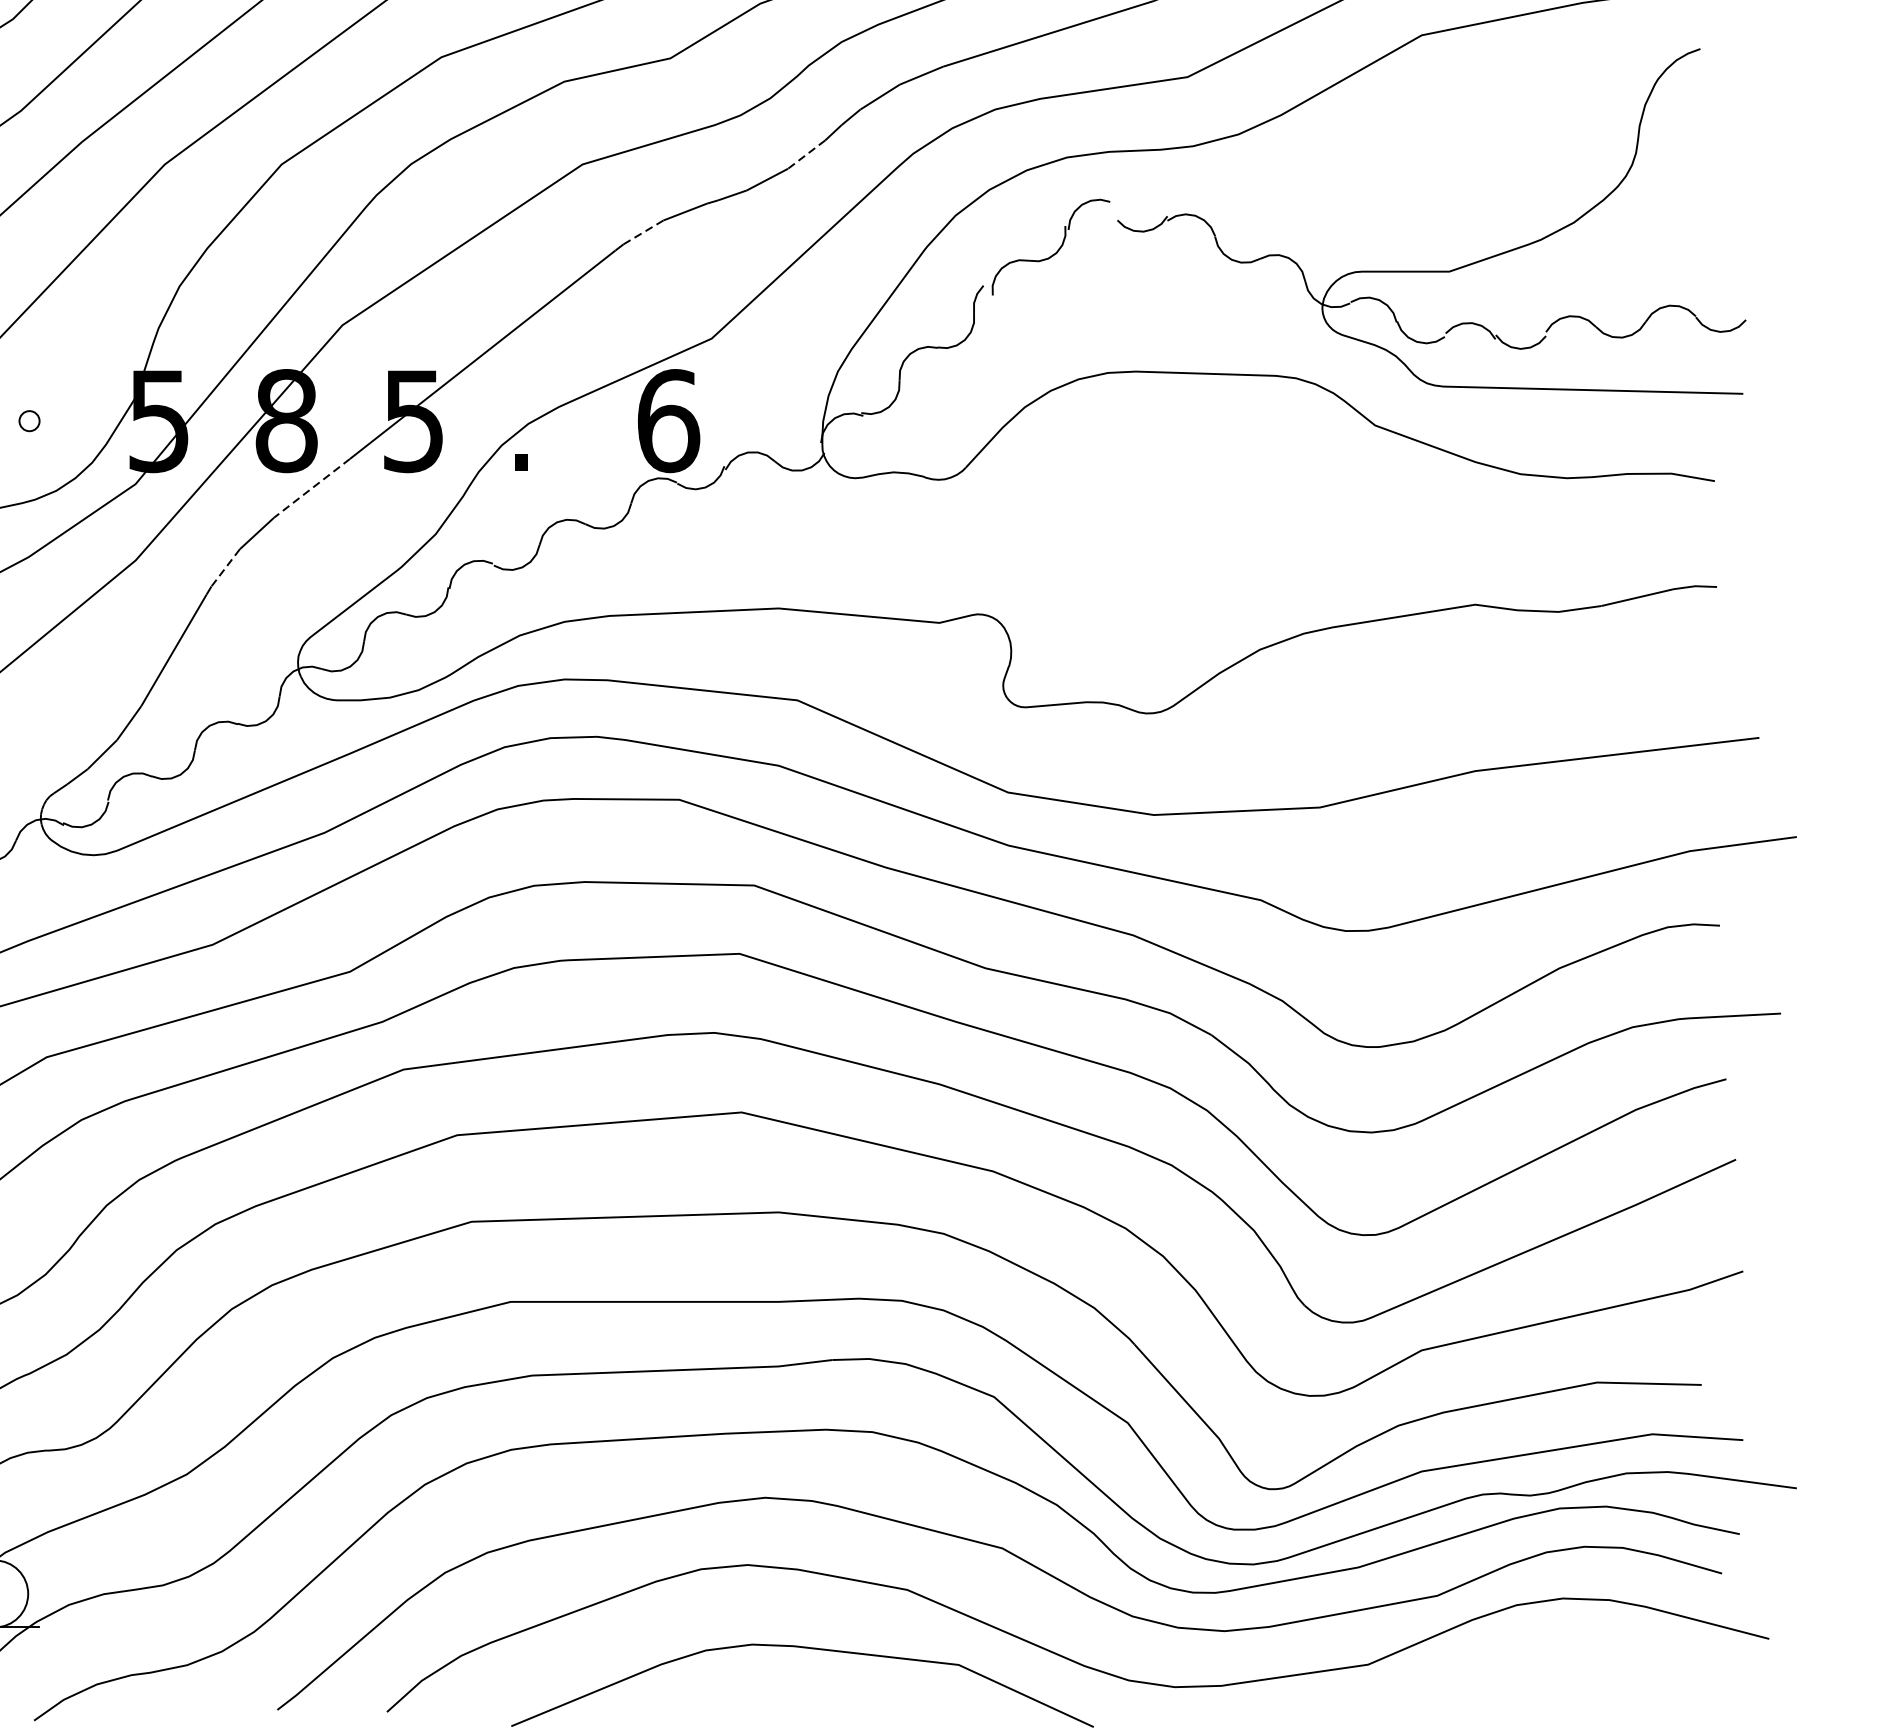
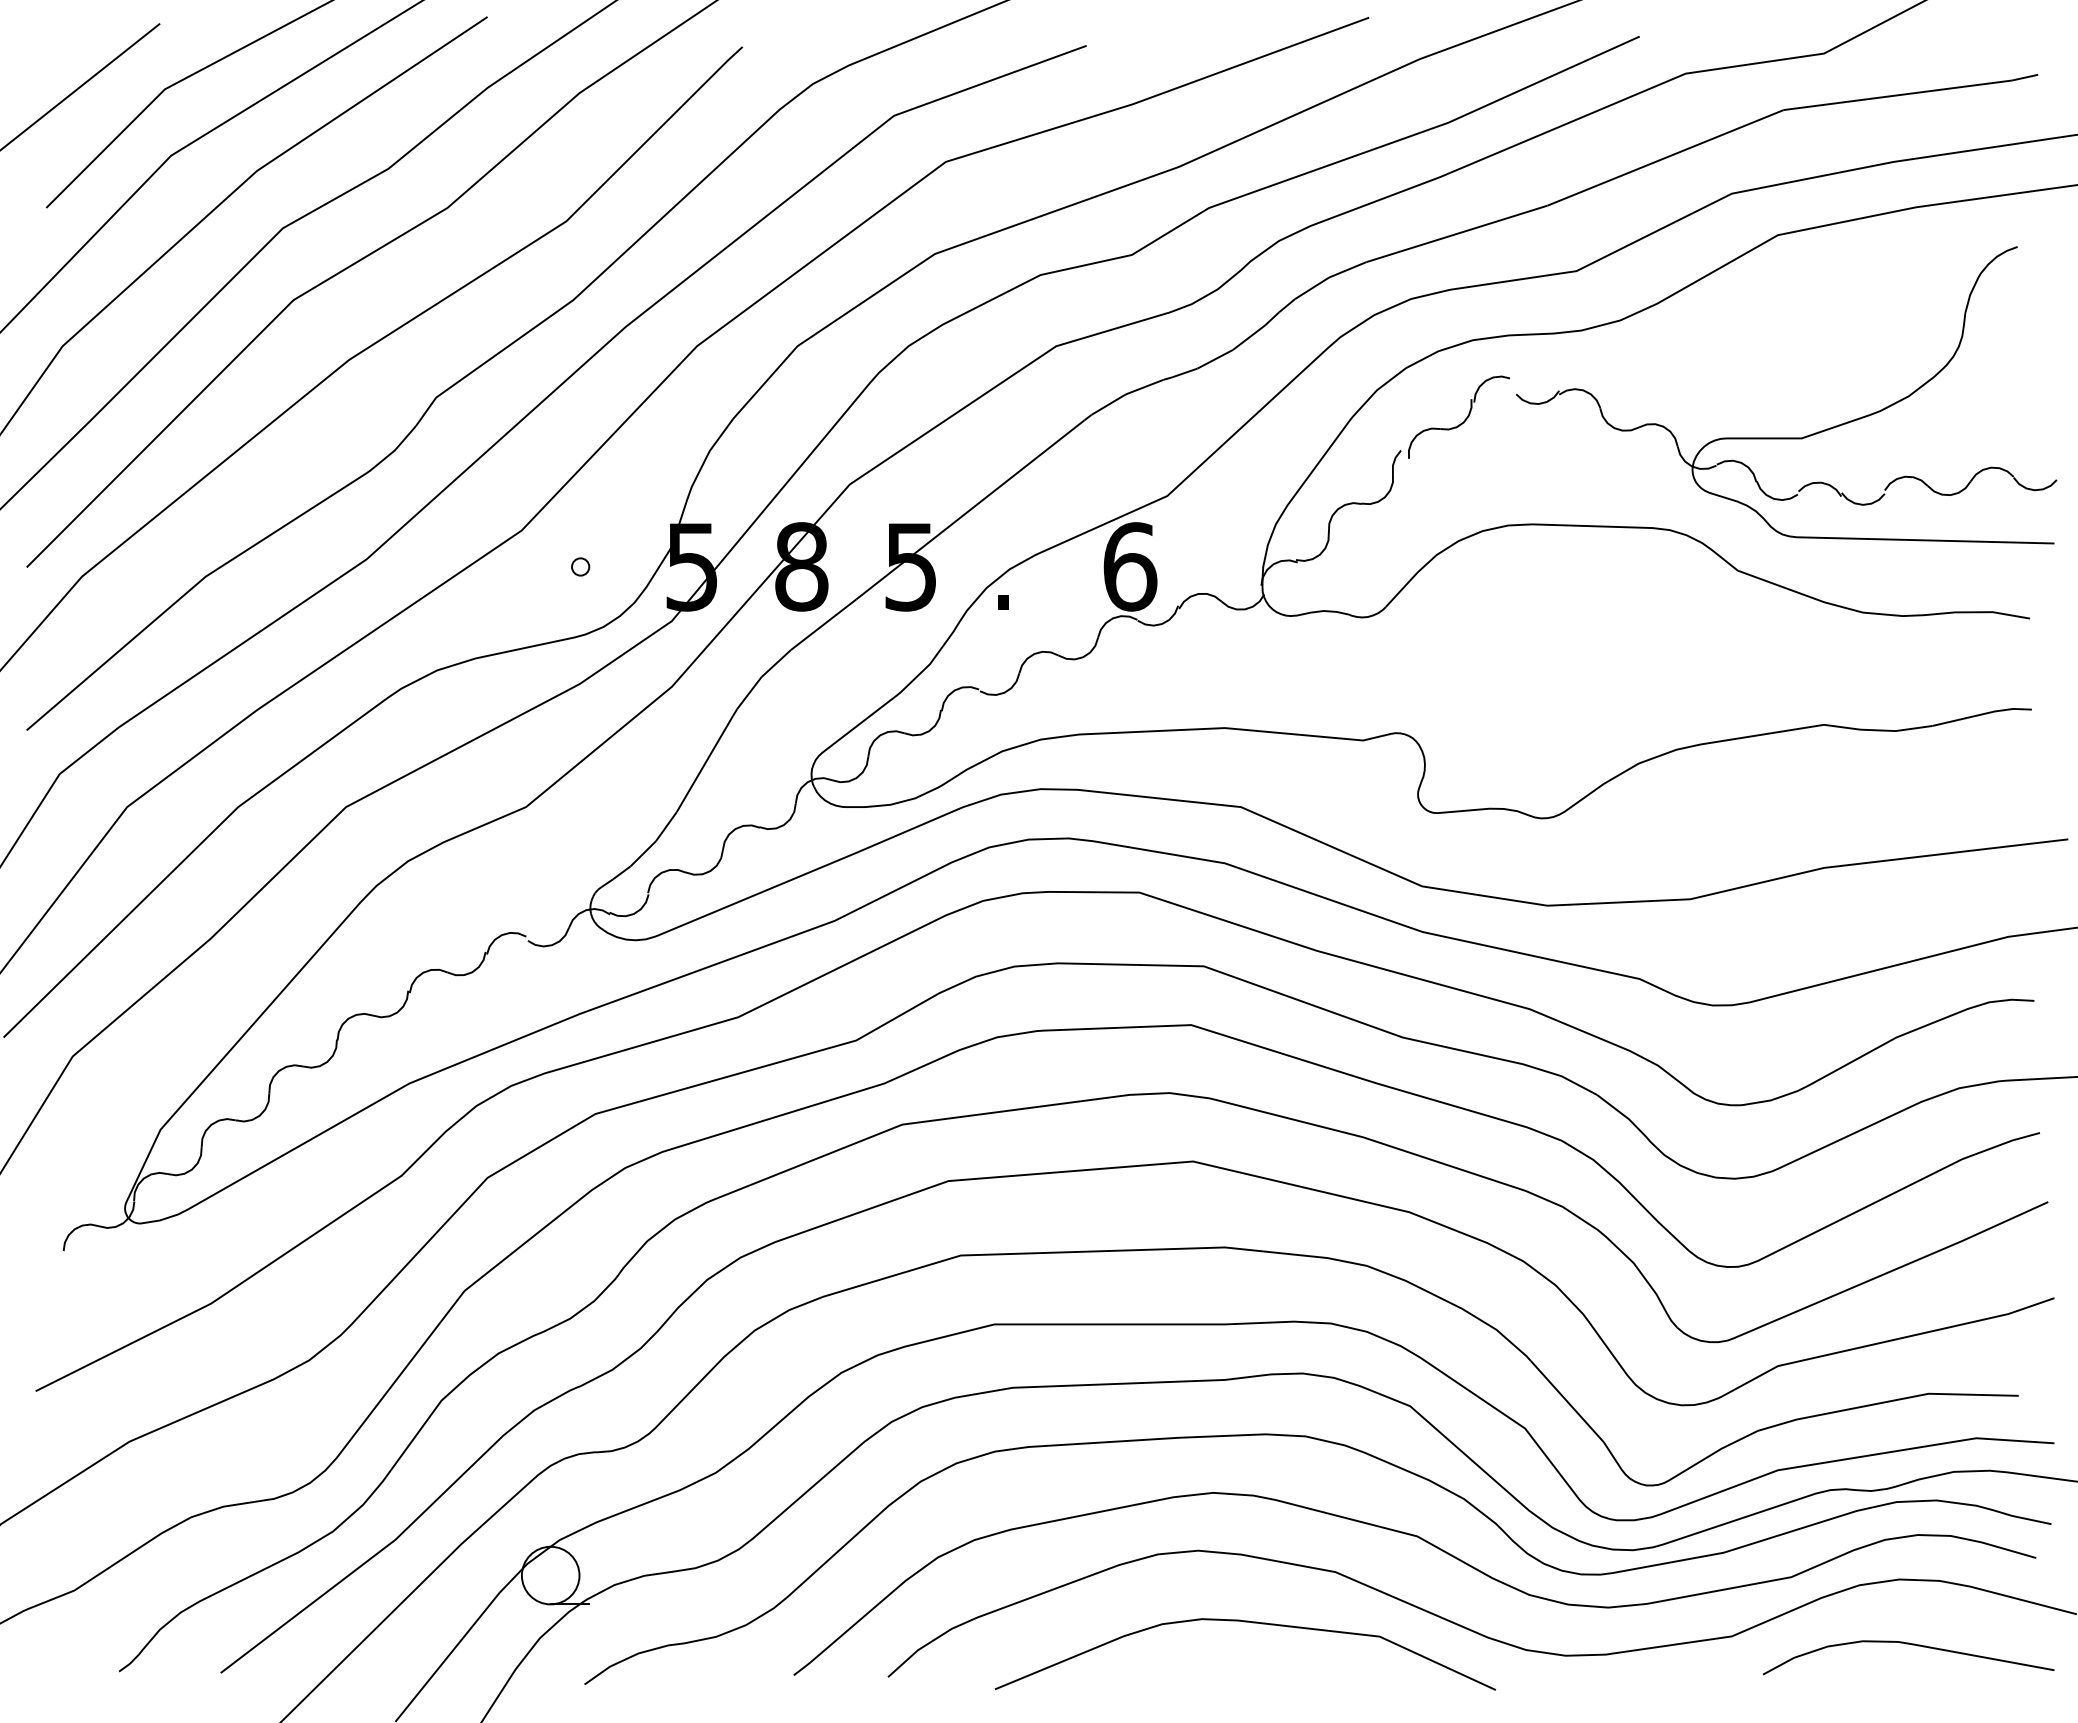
line: (806, 155) -> (1248, 338), dashed -> solid
line: (643, 232) -> (1108, 404), dashed -> solid
line: (311, 489) -> (823, 625), dashed -> solid
line: (225, 568) -> (749, 693), dashed -> solid
curve: (1578, 1675) -> (1912, 1645), added

